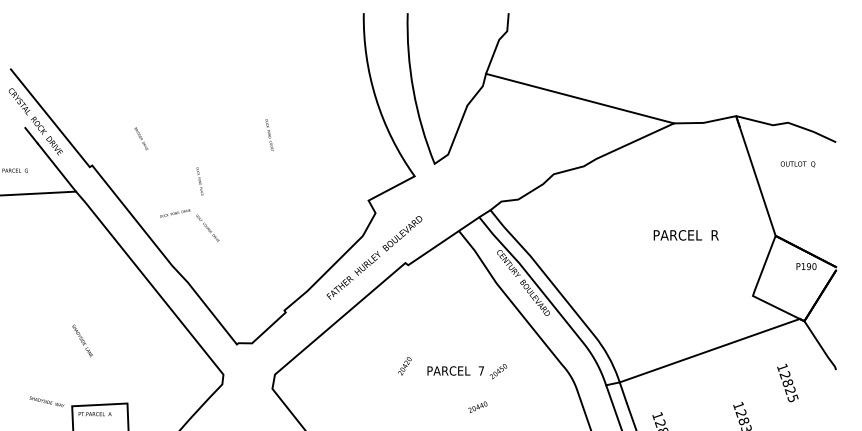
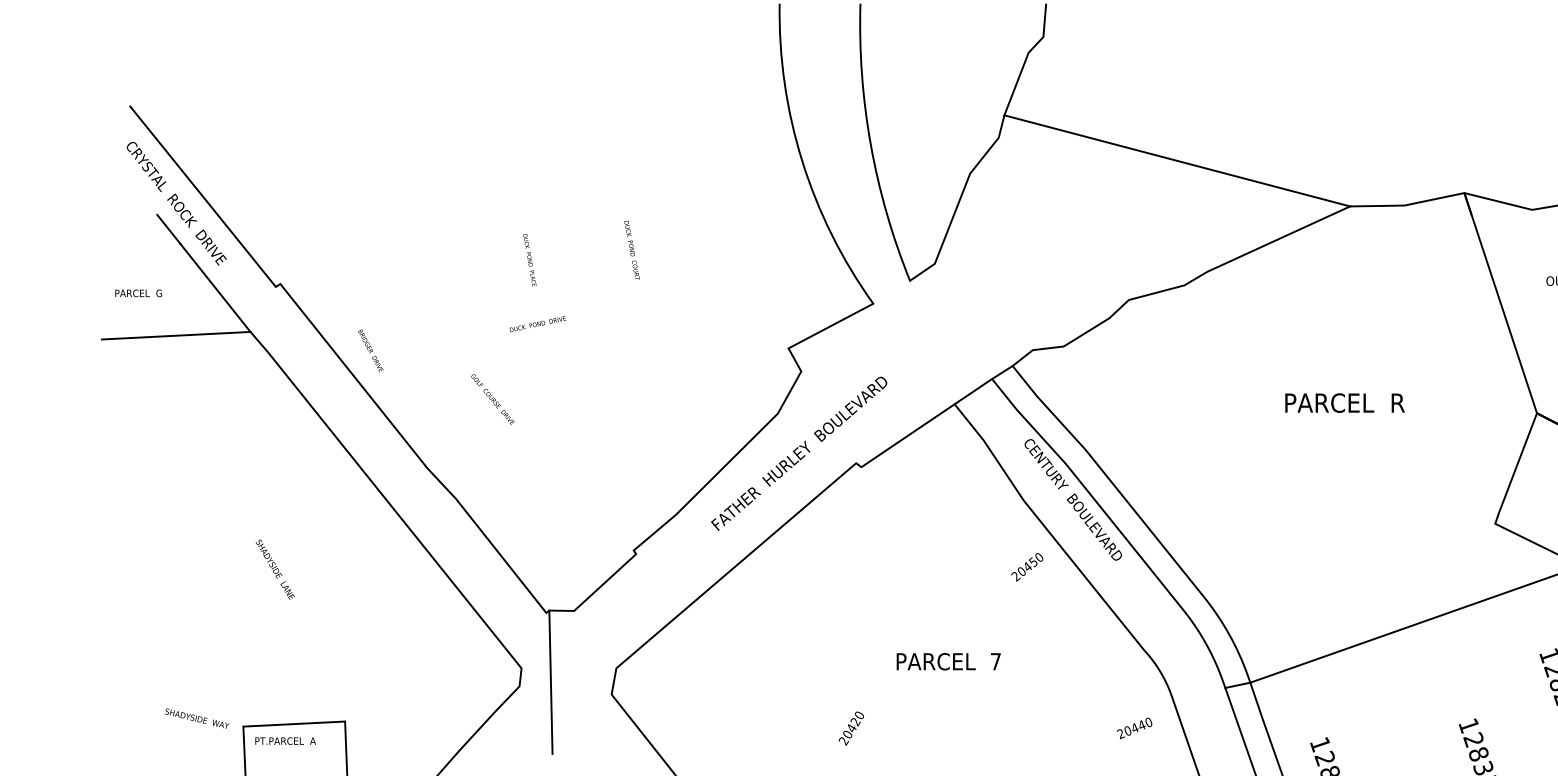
text: (269, 134) -> (631, 248), moved
text: (141, 138) -> (370, 350), moved
text: (199, 181) -> (529, 259), moved
text: (175, 213) -> (538, 324), moved
text: (685, 235) -> (1343, 403), moved
text: (82, 340) -> (275, 568), moved
text: (404, 366) -> (850, 728), moved
text: (498, 371) -> (1027, 567), moved
line: (239, 382) -> (551, 682), added
text: (477, 406) -> (1133, 727), moved

